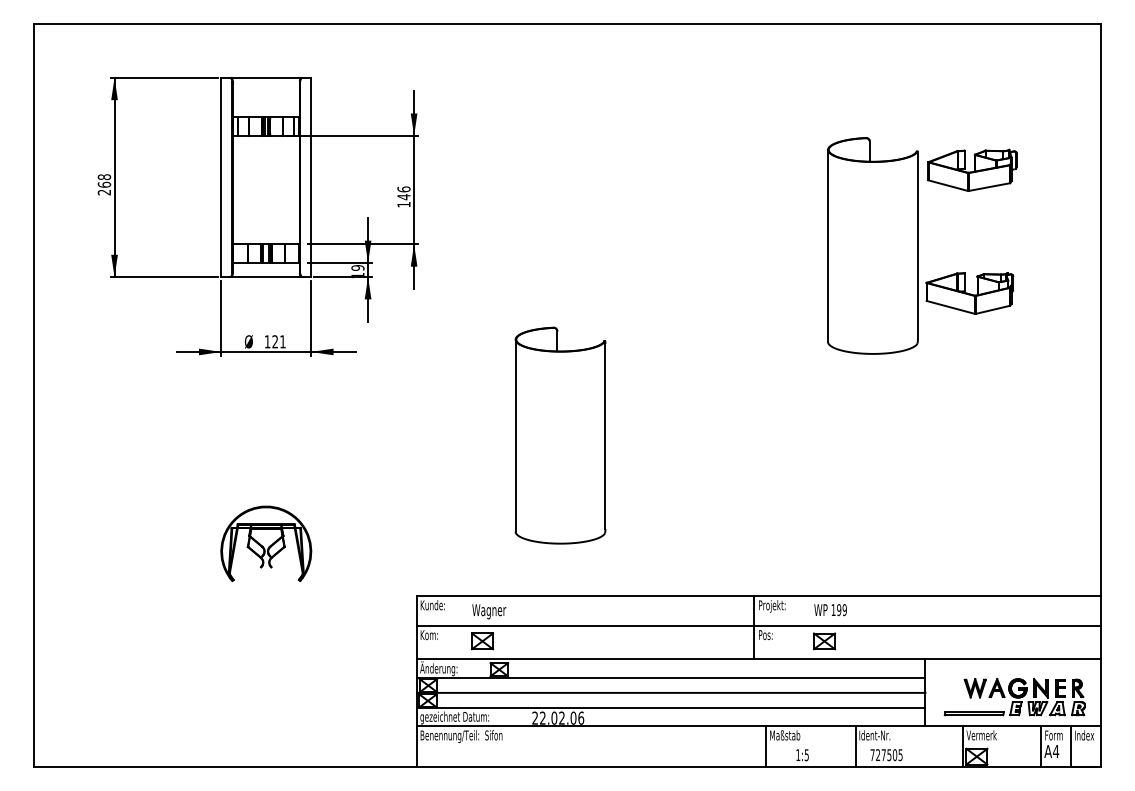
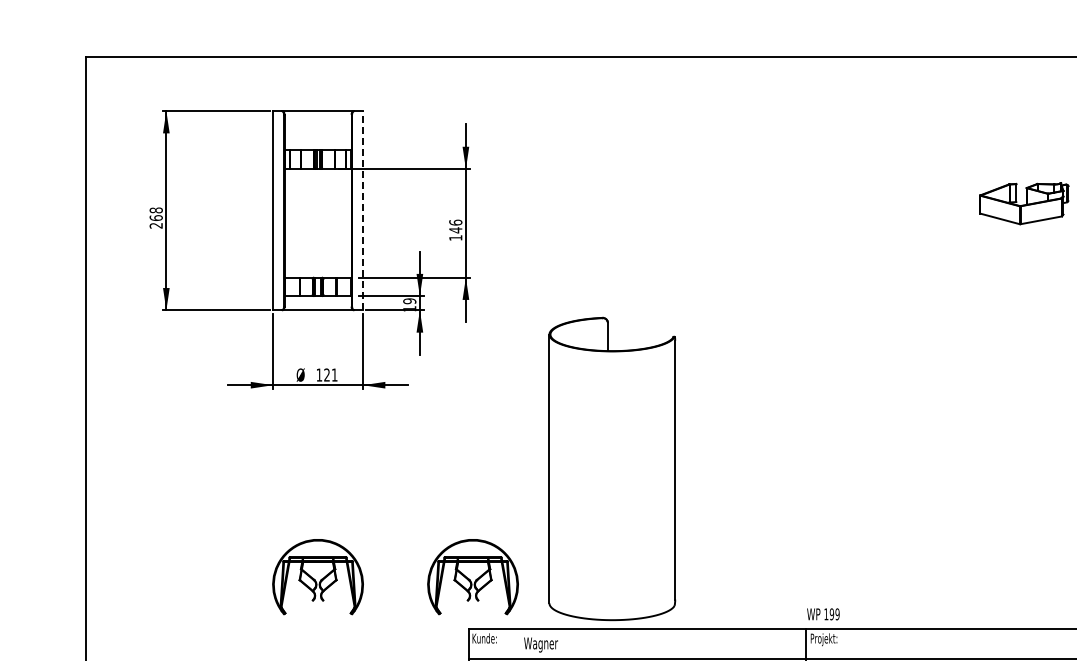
line: (311, 177) -> (363, 210), solid -> dashed
part: (920, 245) -> (972, 278), removed
part: (560, 435) -> (612, 468), size x1.4
part: (421, 543) -> (473, 576), added
text: (830, 610) -> (823, 614), moved

